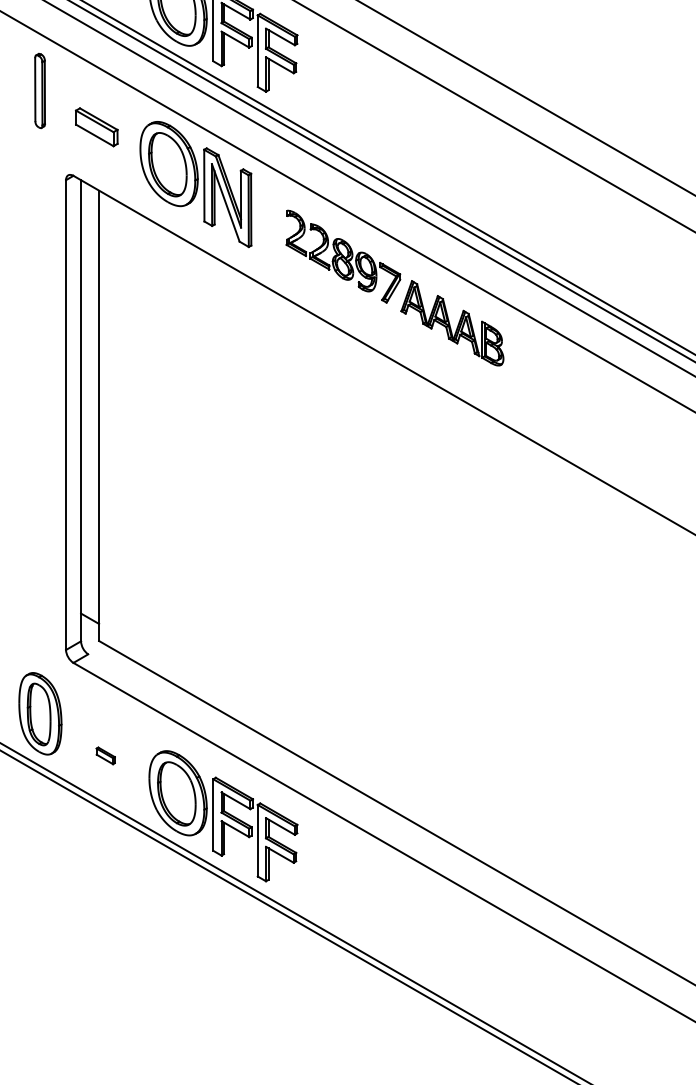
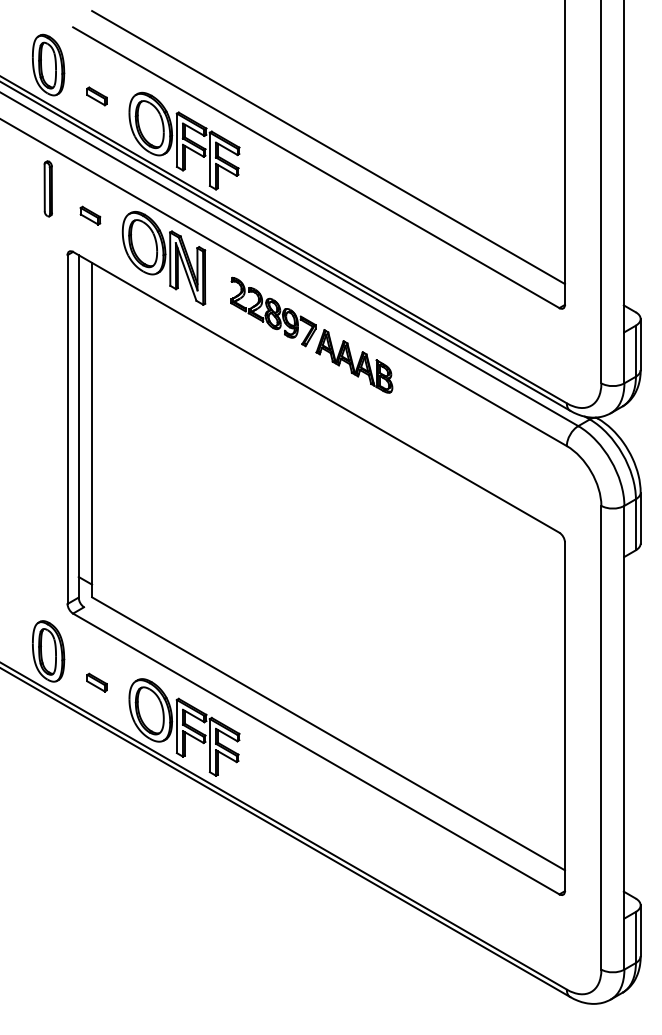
part: (96, 126) -> (90, 215), size x0.62
part: (105, 755) -> (96, 682), size x1.43

